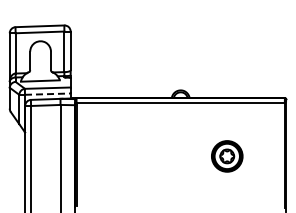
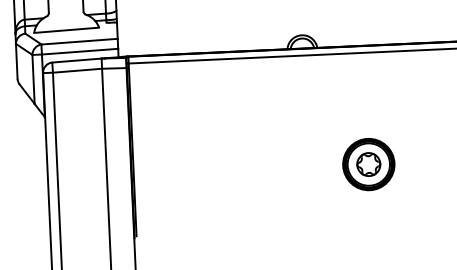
line: (47, 94) -> (79, 52), dashed -> solid
part: (227, 156) -> (369, 164), moved

